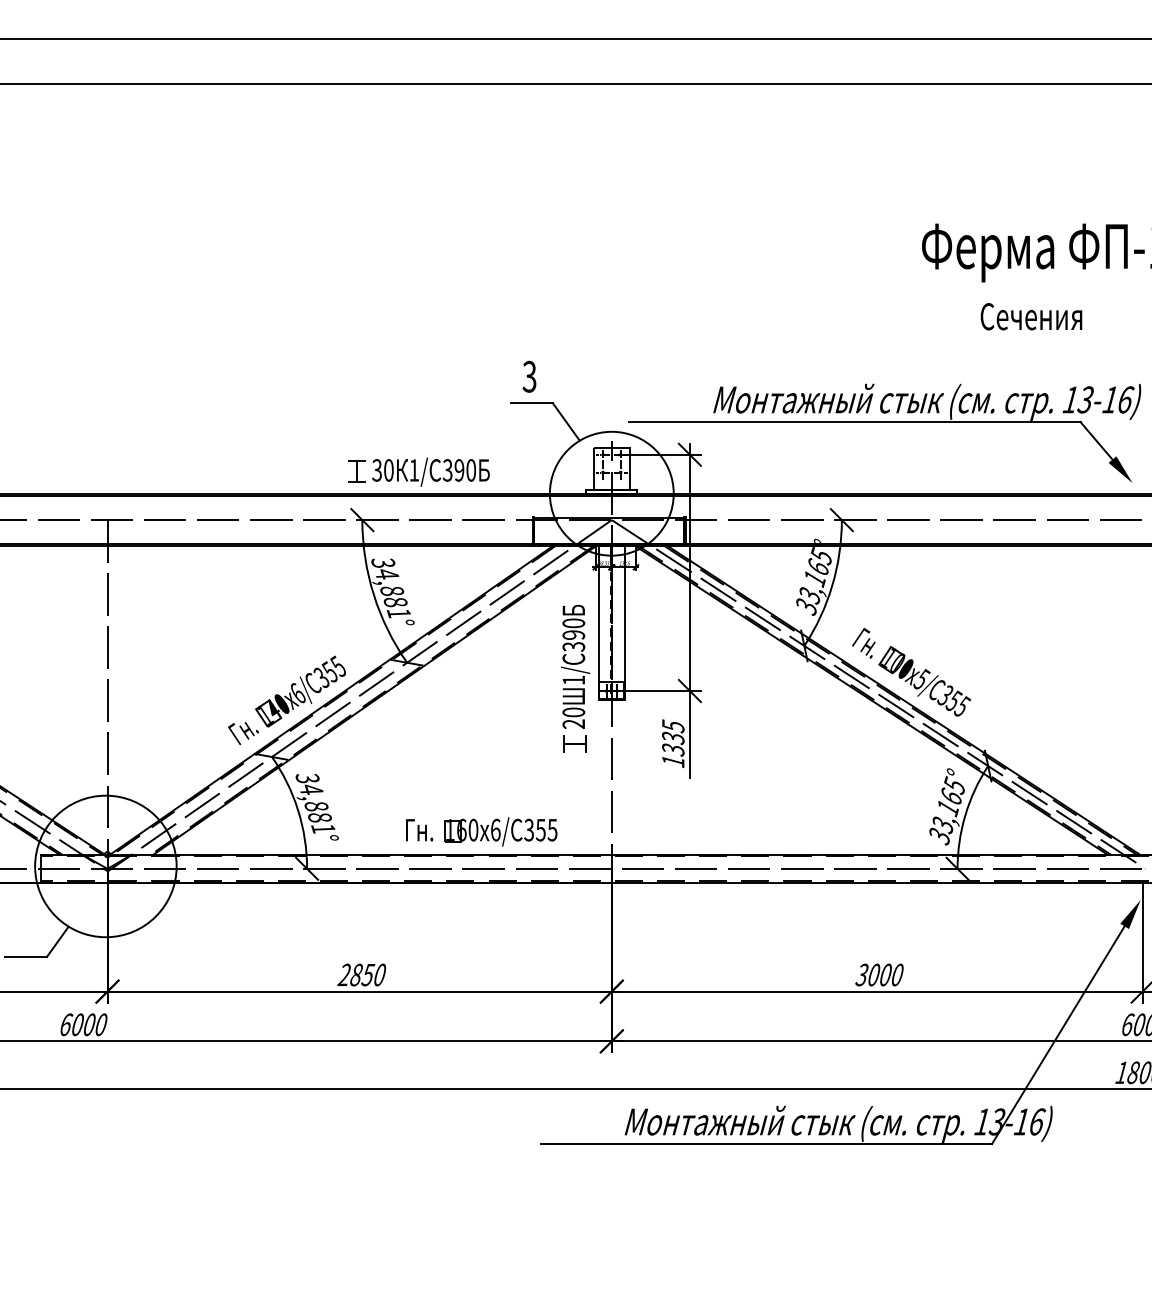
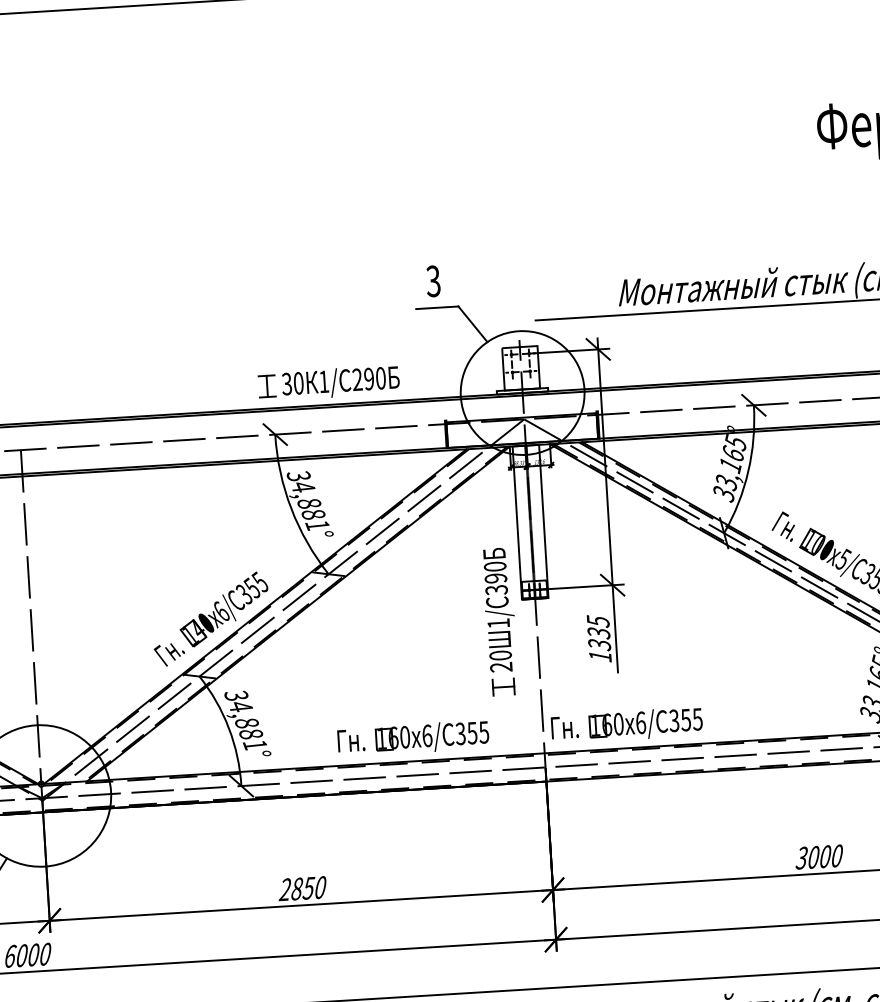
text: (447, 470) -> (357, 379), 390 -> 290
part: (575, 678) -> (500, 621), moved
part: (695, 831) -> (626, 725), added

